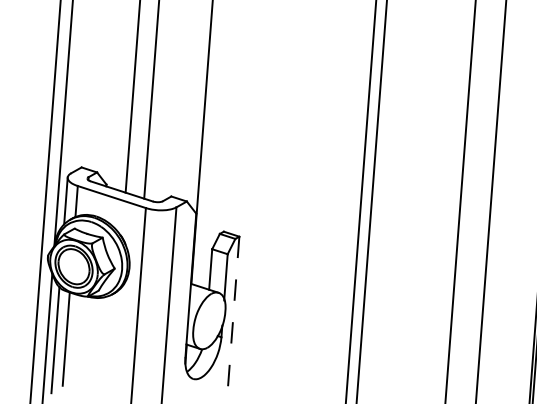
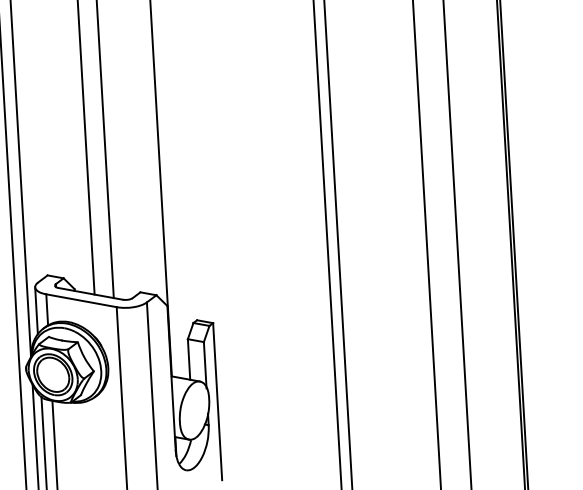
line: (233, 314) -> (217, 401), dashed -> solid

